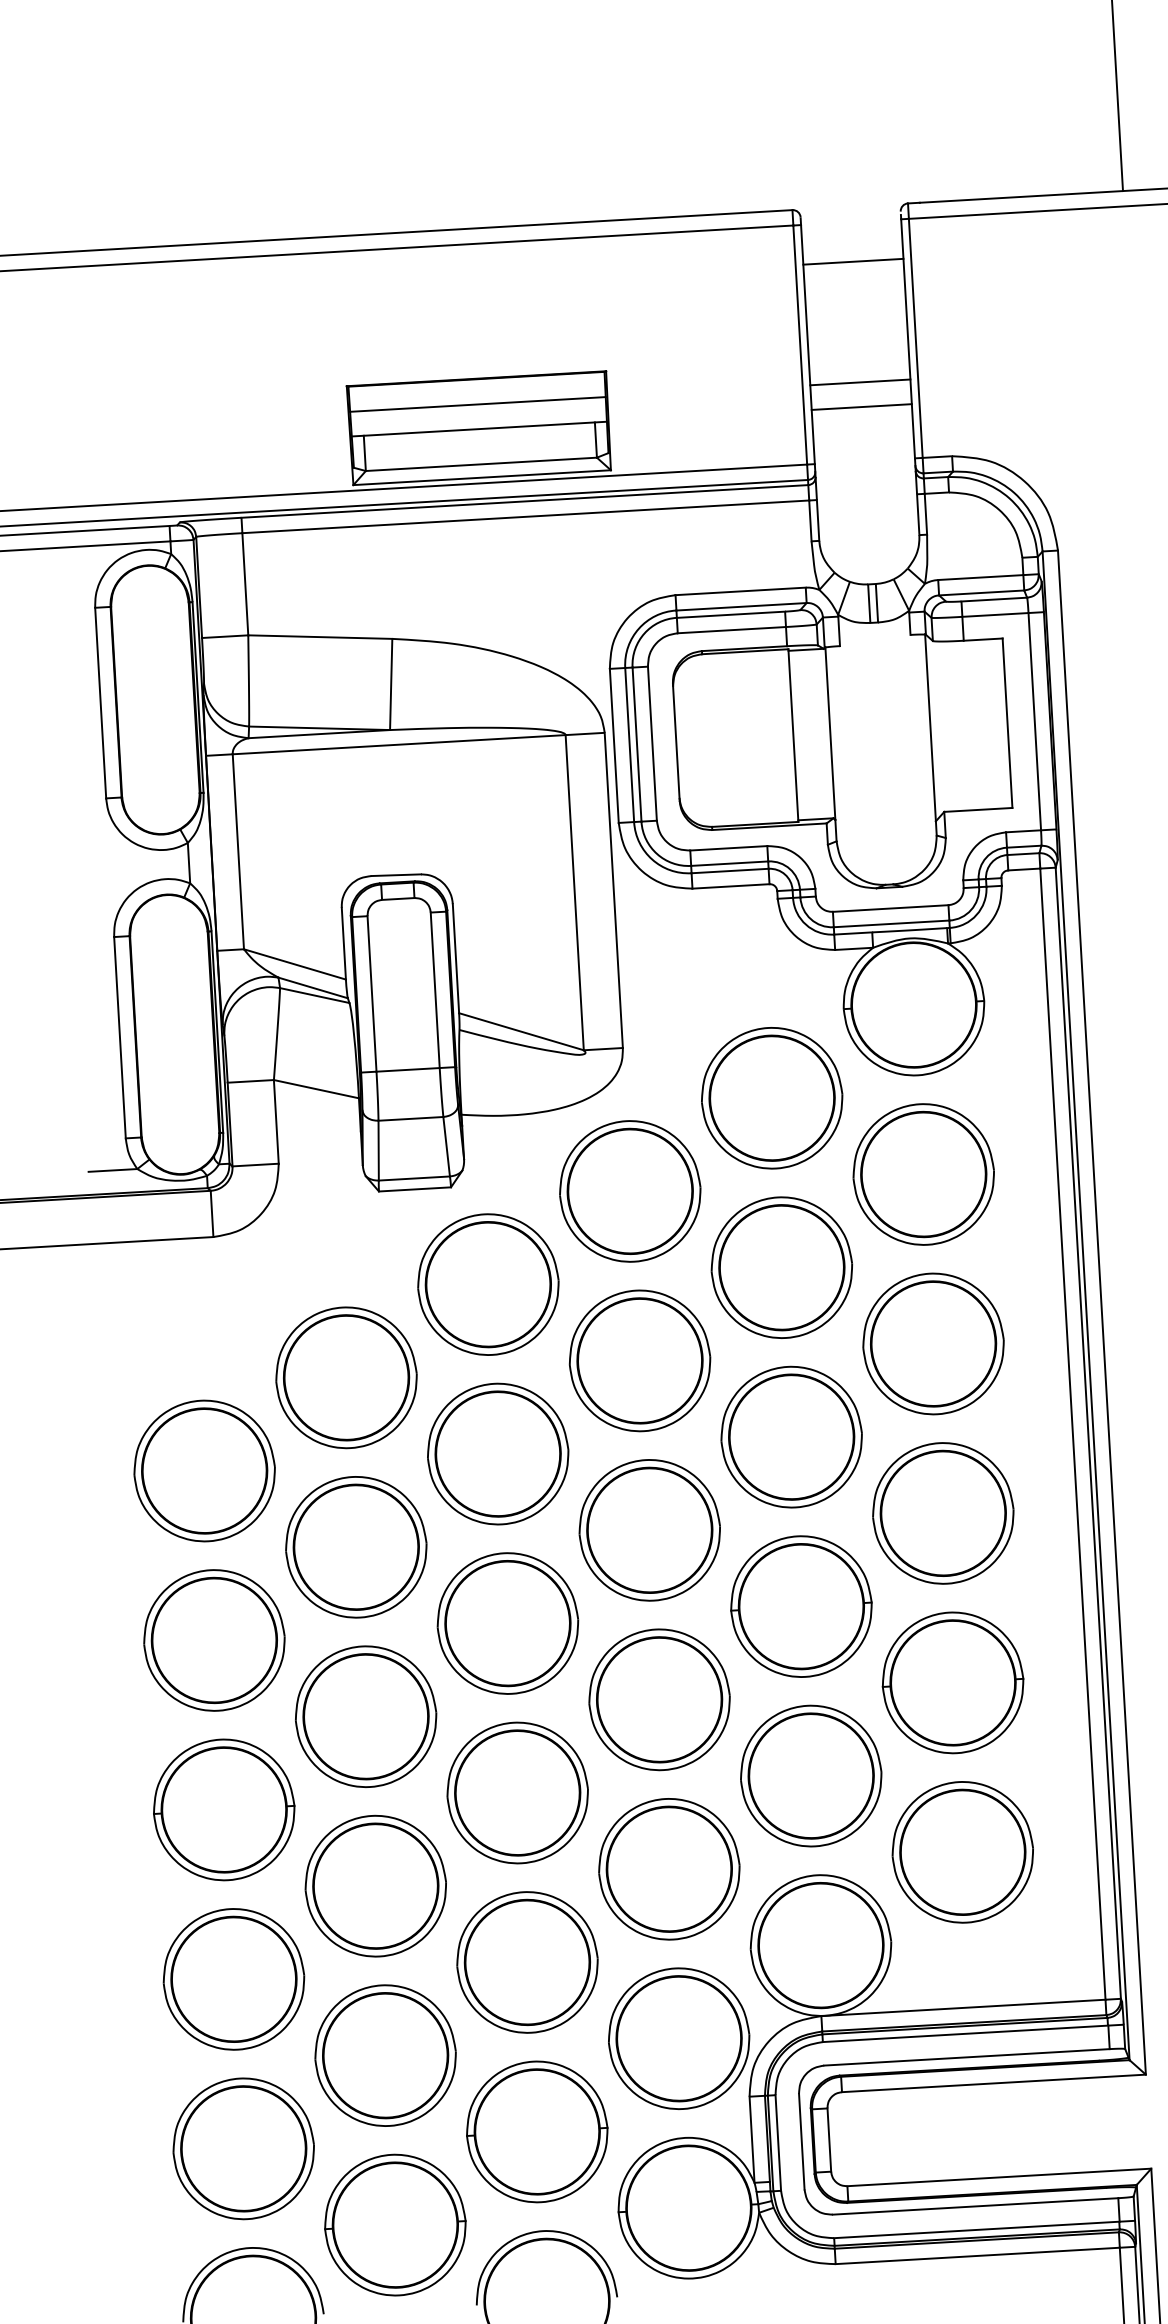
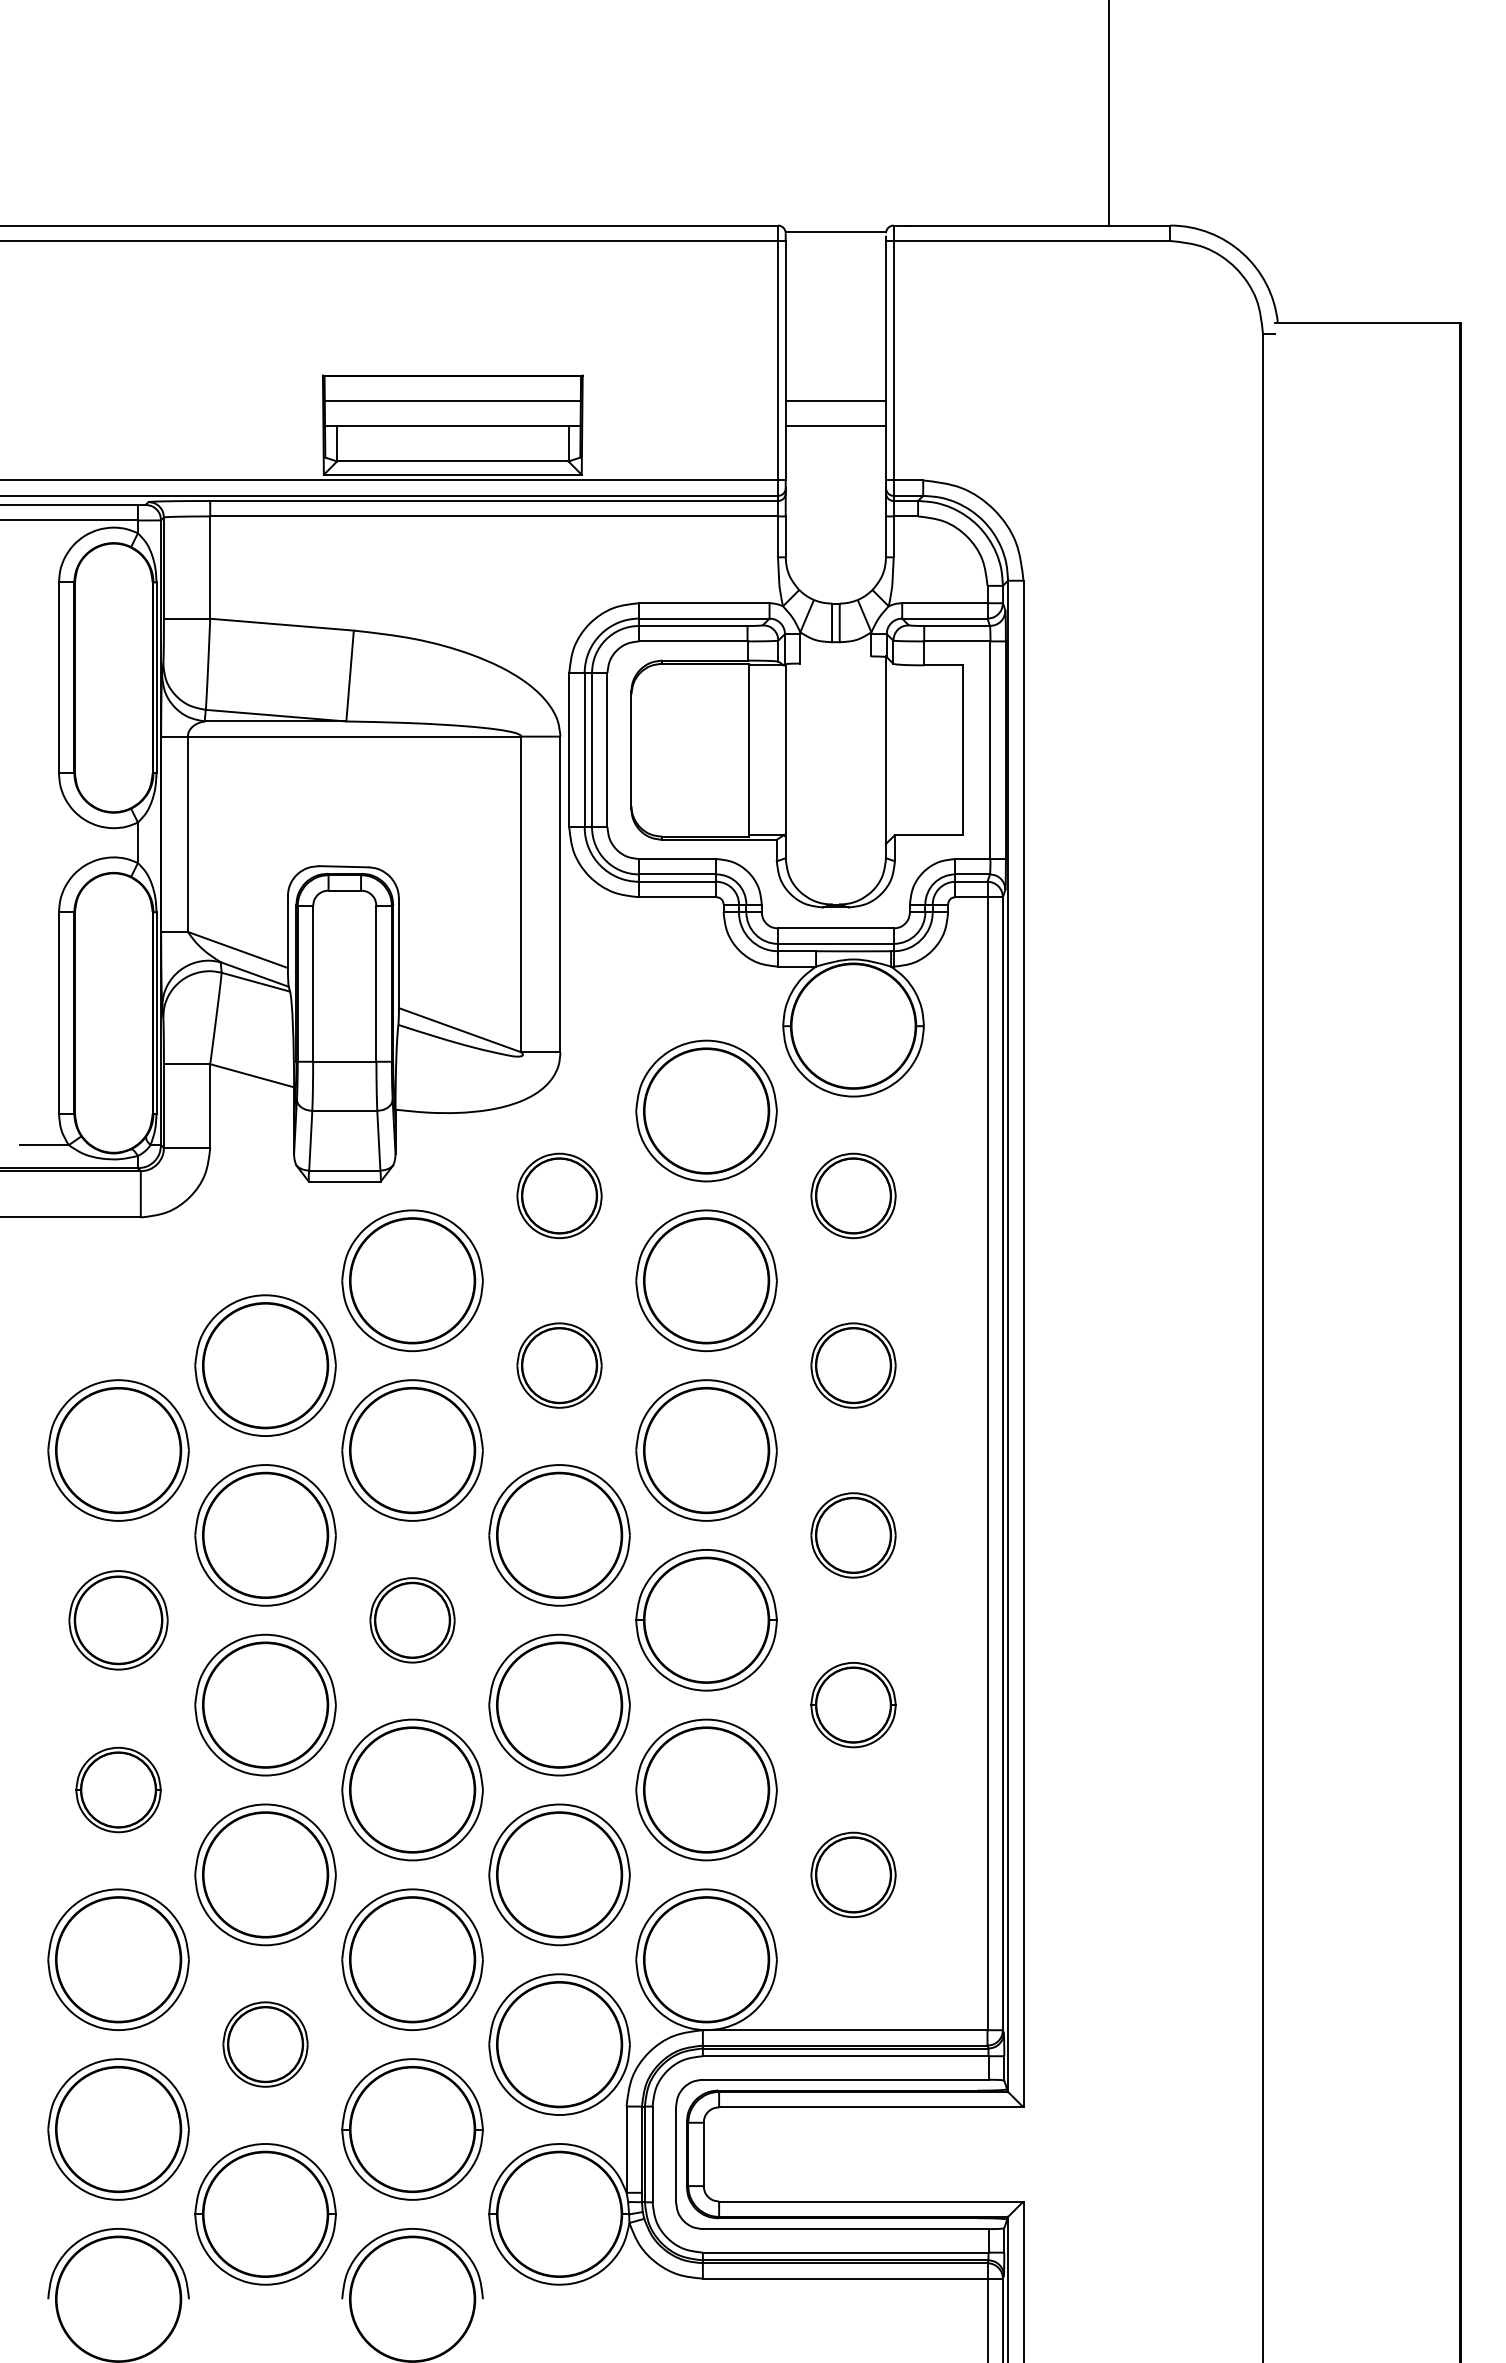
line: (853, 261) -> (835, 231), moved
part: (923, 1174) -> (853, 1195), size x0.6
part: (630, 1191) -> (559, 1195), size x0.6
part: (933, 1343) -> (853, 1365), size x0.6
part: (639, 1360) -> (559, 1365), size x0.6
part: (943, 1513) -> (853, 1535), size x0.6
part: (507, 1623) -> (412, 1620), size x0.6
part: (214, 1640) -> (118, 1620), size x0.7
part: (952, 1682) -> (853, 1704), size x0.6
part: (224, 1809) -> (118, 1789), size x0.6
part: (962, 1851) -> (853, 1874), size x0.6
part: (385, 2055) -> (265, 2044), size x0.6

